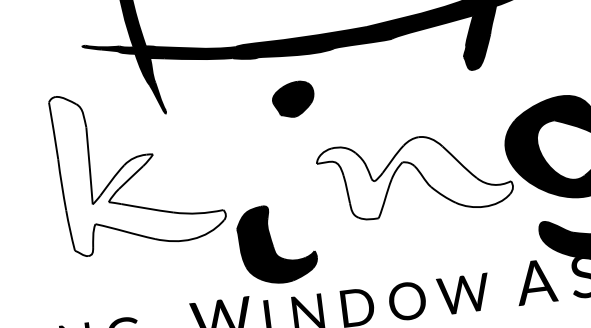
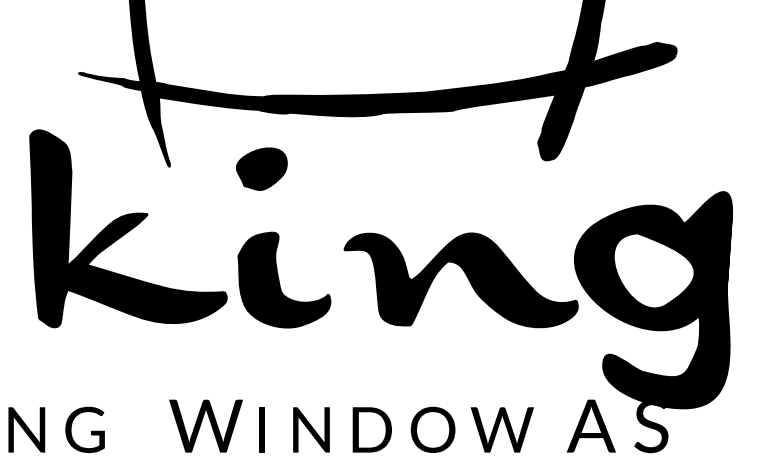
part: (293, 99) -> (261, 168), moved
fill: (138, 167) -> (128, 228), added
fill: (414, 176) -> (460, 280), added
part: (277, 243) -> (284, 279), moved

